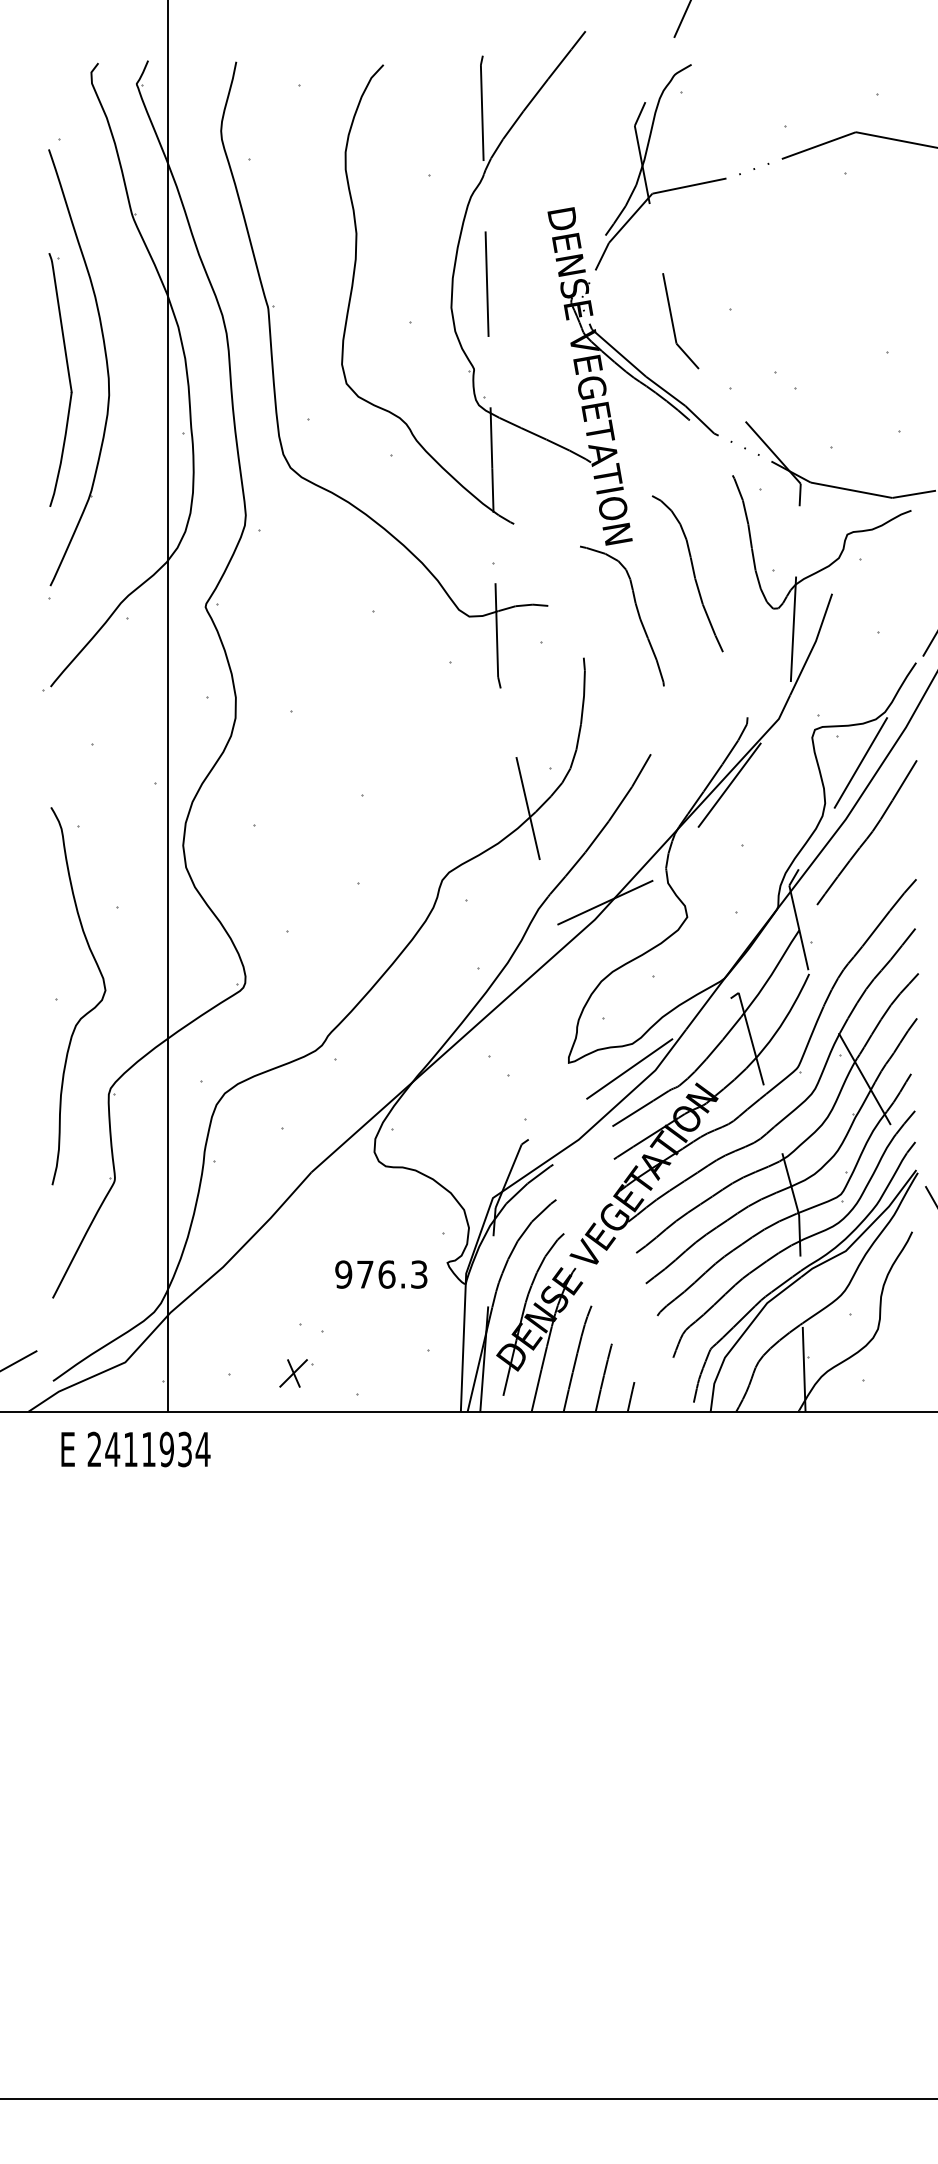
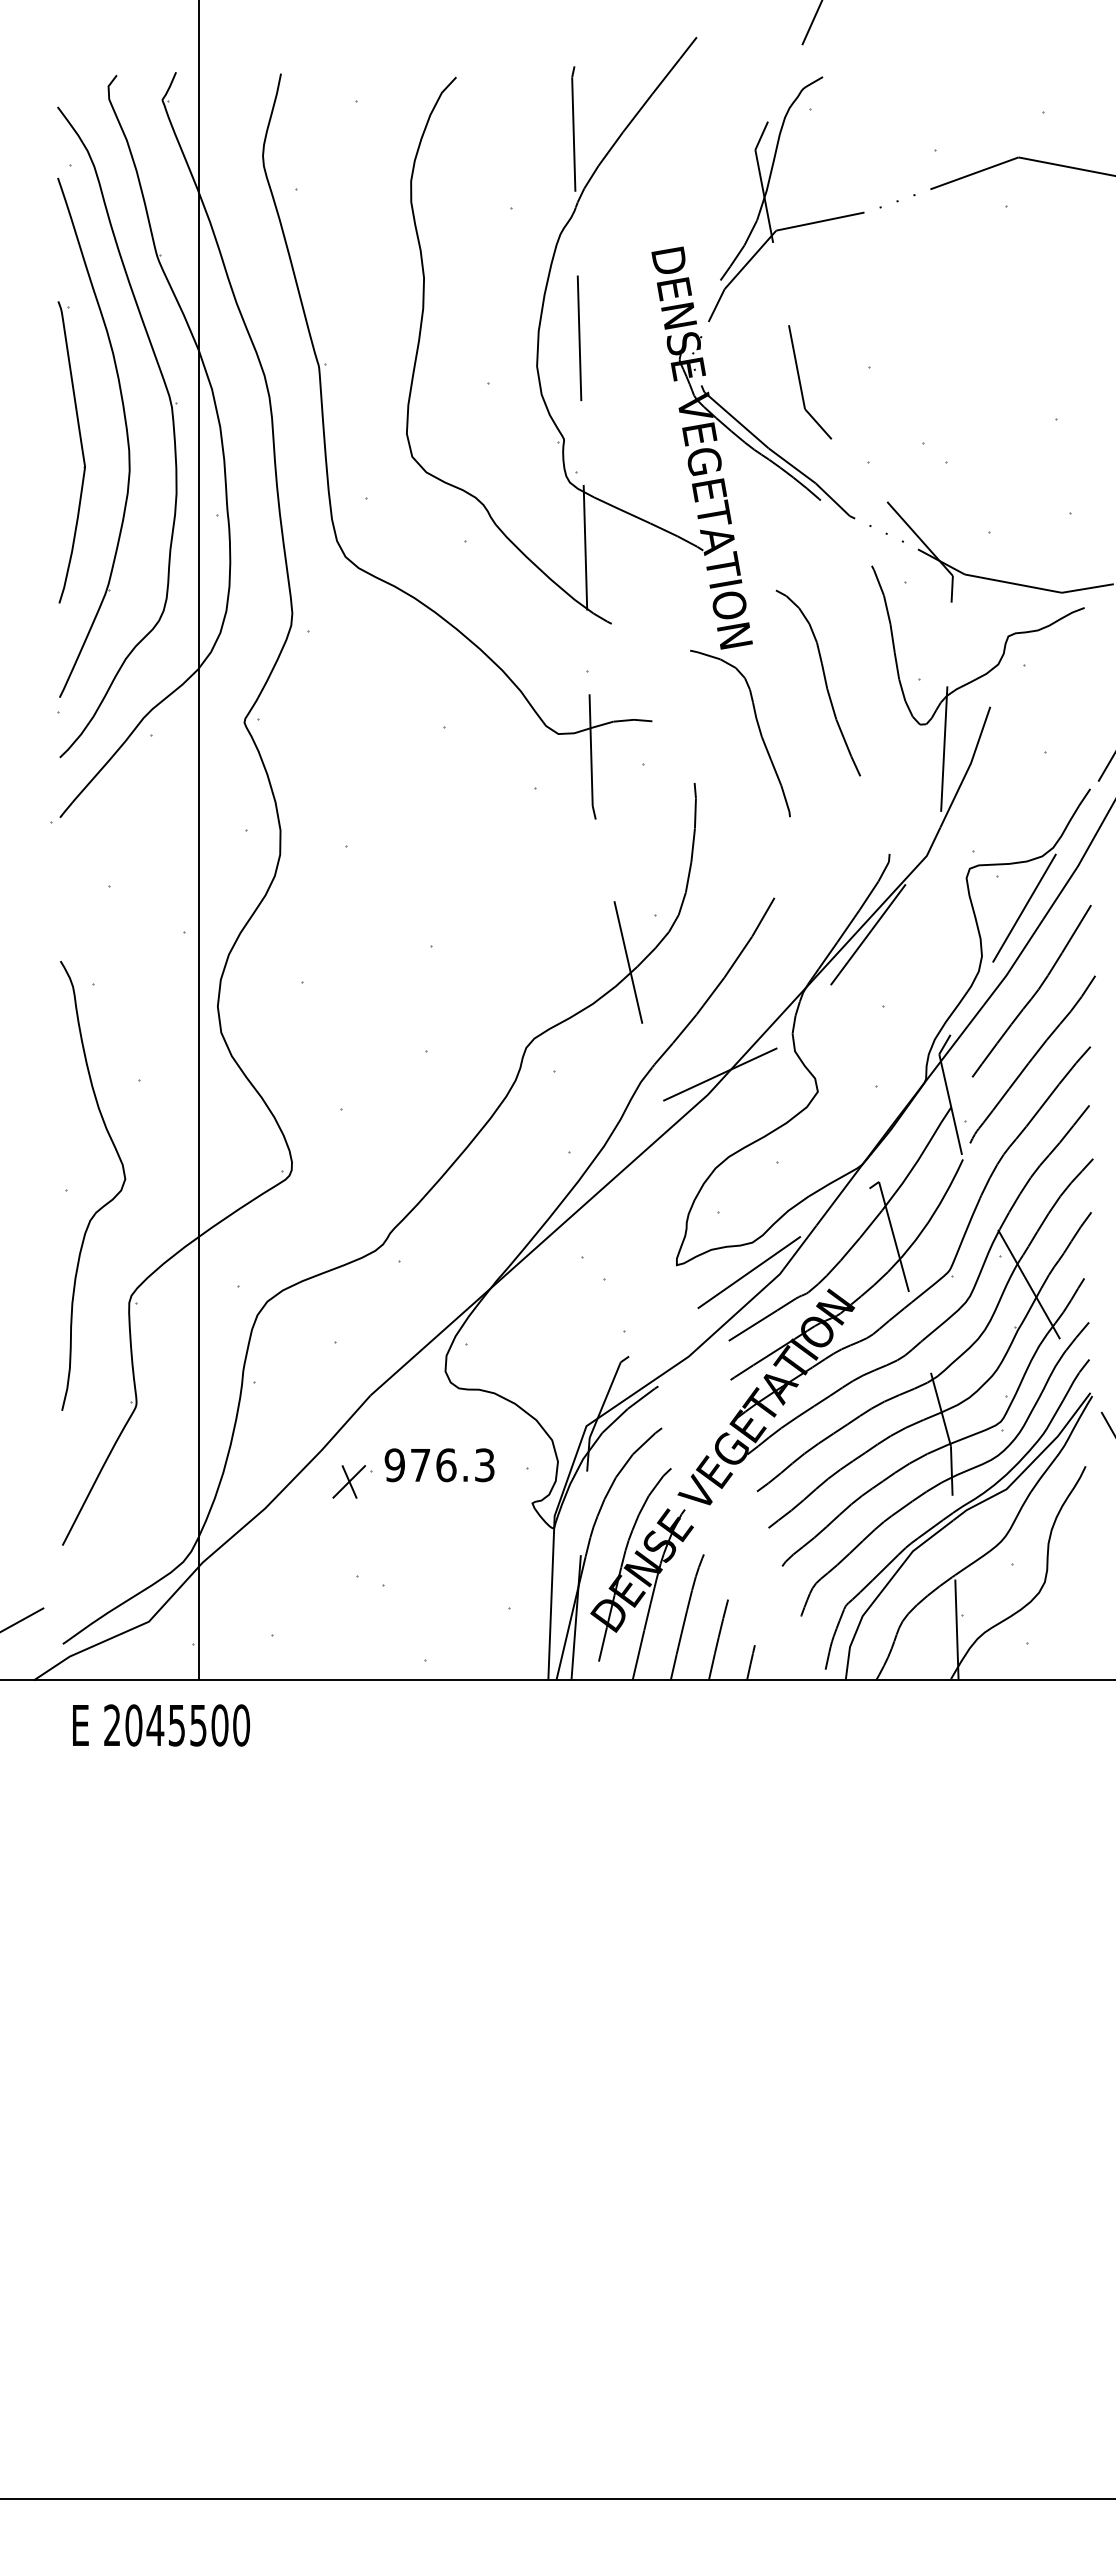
part: (145, 358) -> (172, 426), added
curve: (867, 890) -> (1032, 1059), added
part: (381, 1274) -> (439, 1465), moved
part: (296, 1373) -> (352, 1481), moved
text: (157, 1449) -> (187, 1725), 2411934 -> 2045500

